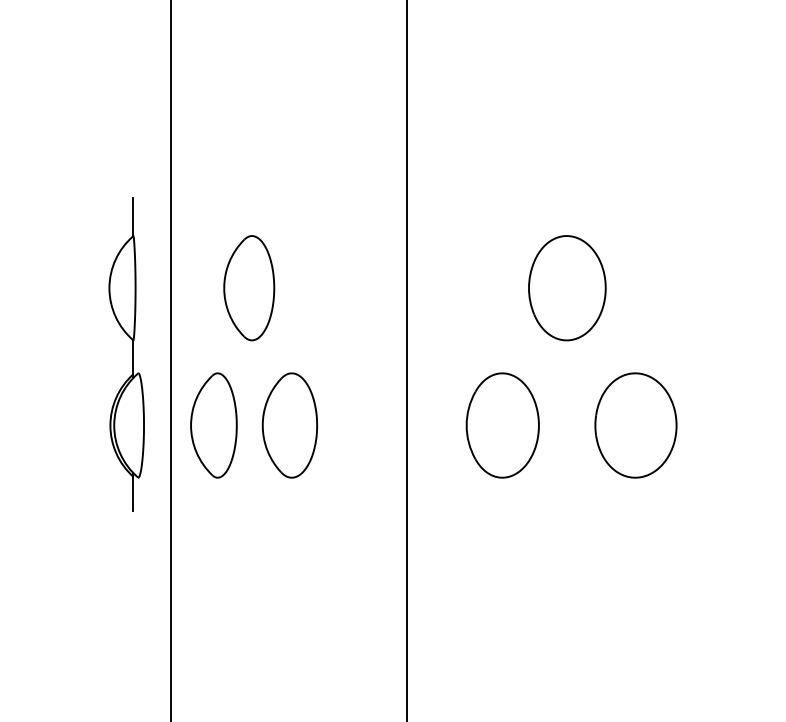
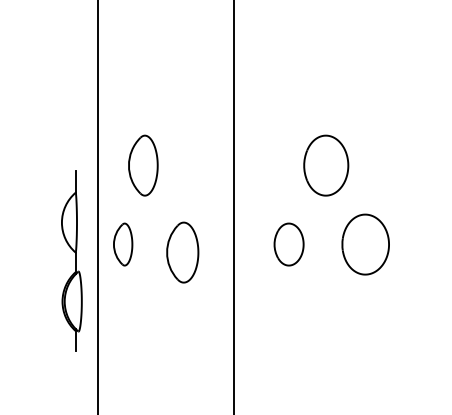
part: (126, 354) -> (71, 260), moved
part: (214, 425) -> (123, 244), size x0.7
part: (289, 425) -> (182, 252), moved
part: (501, 425) -> (288, 244), size x0.7

